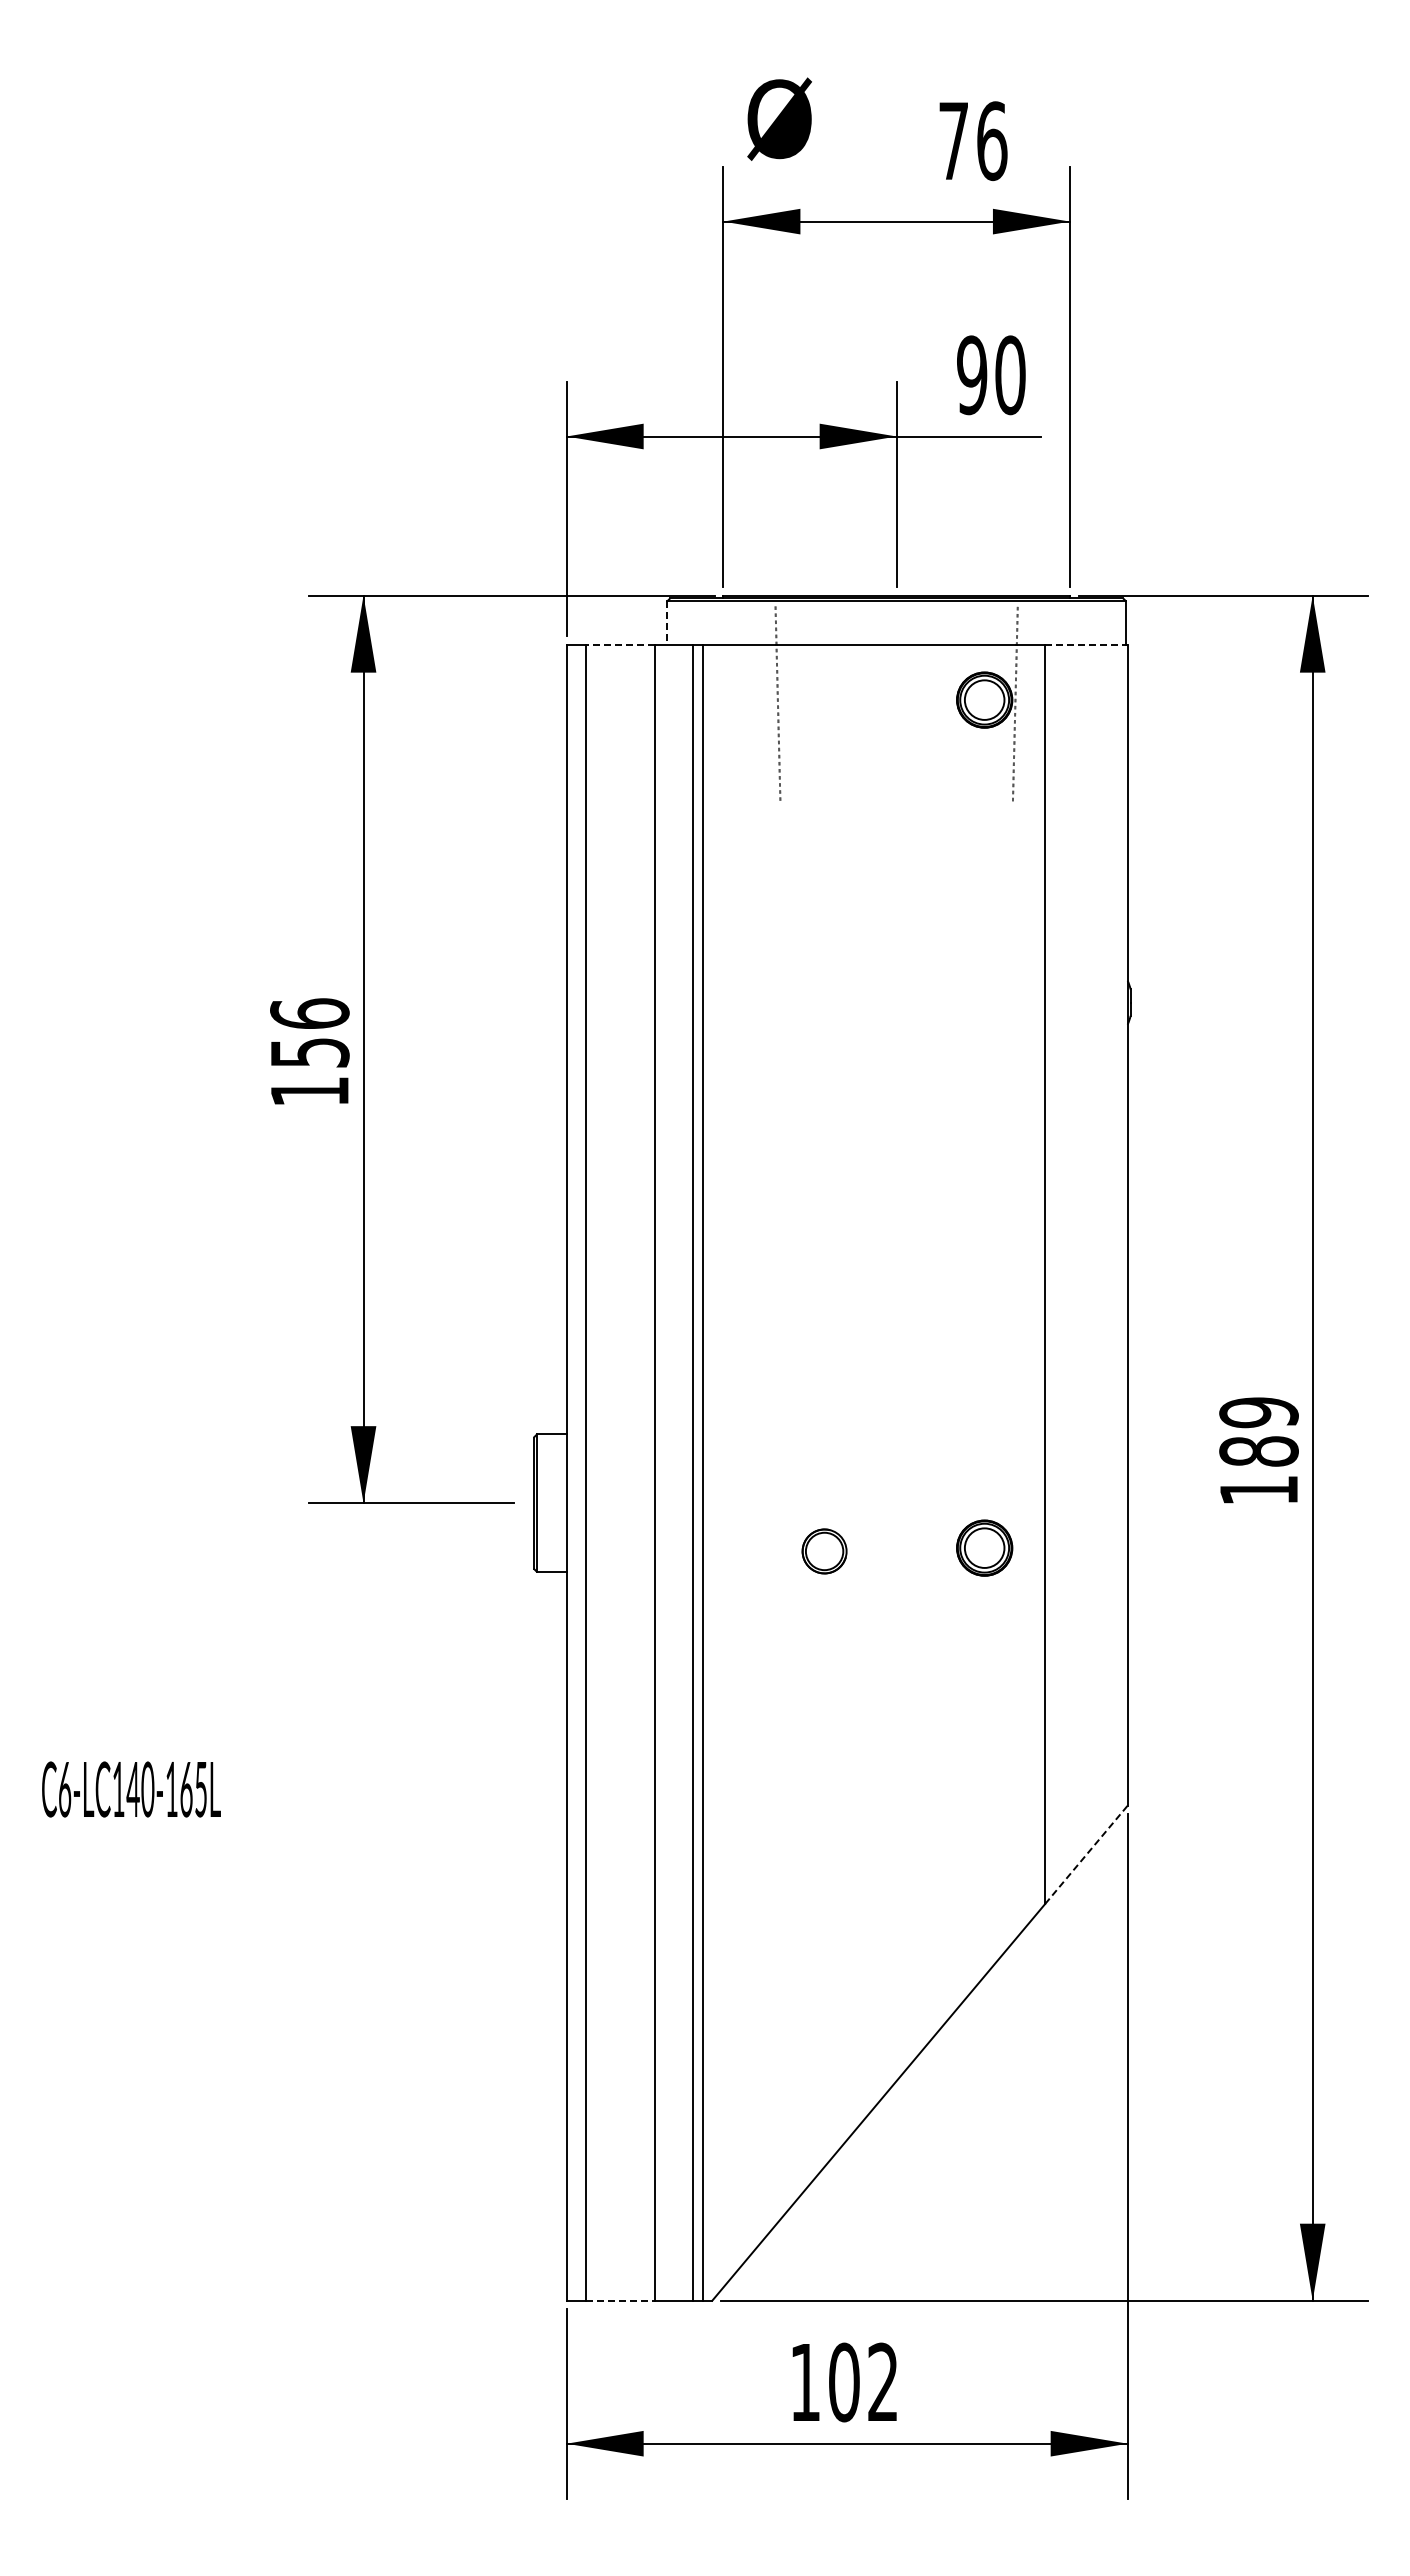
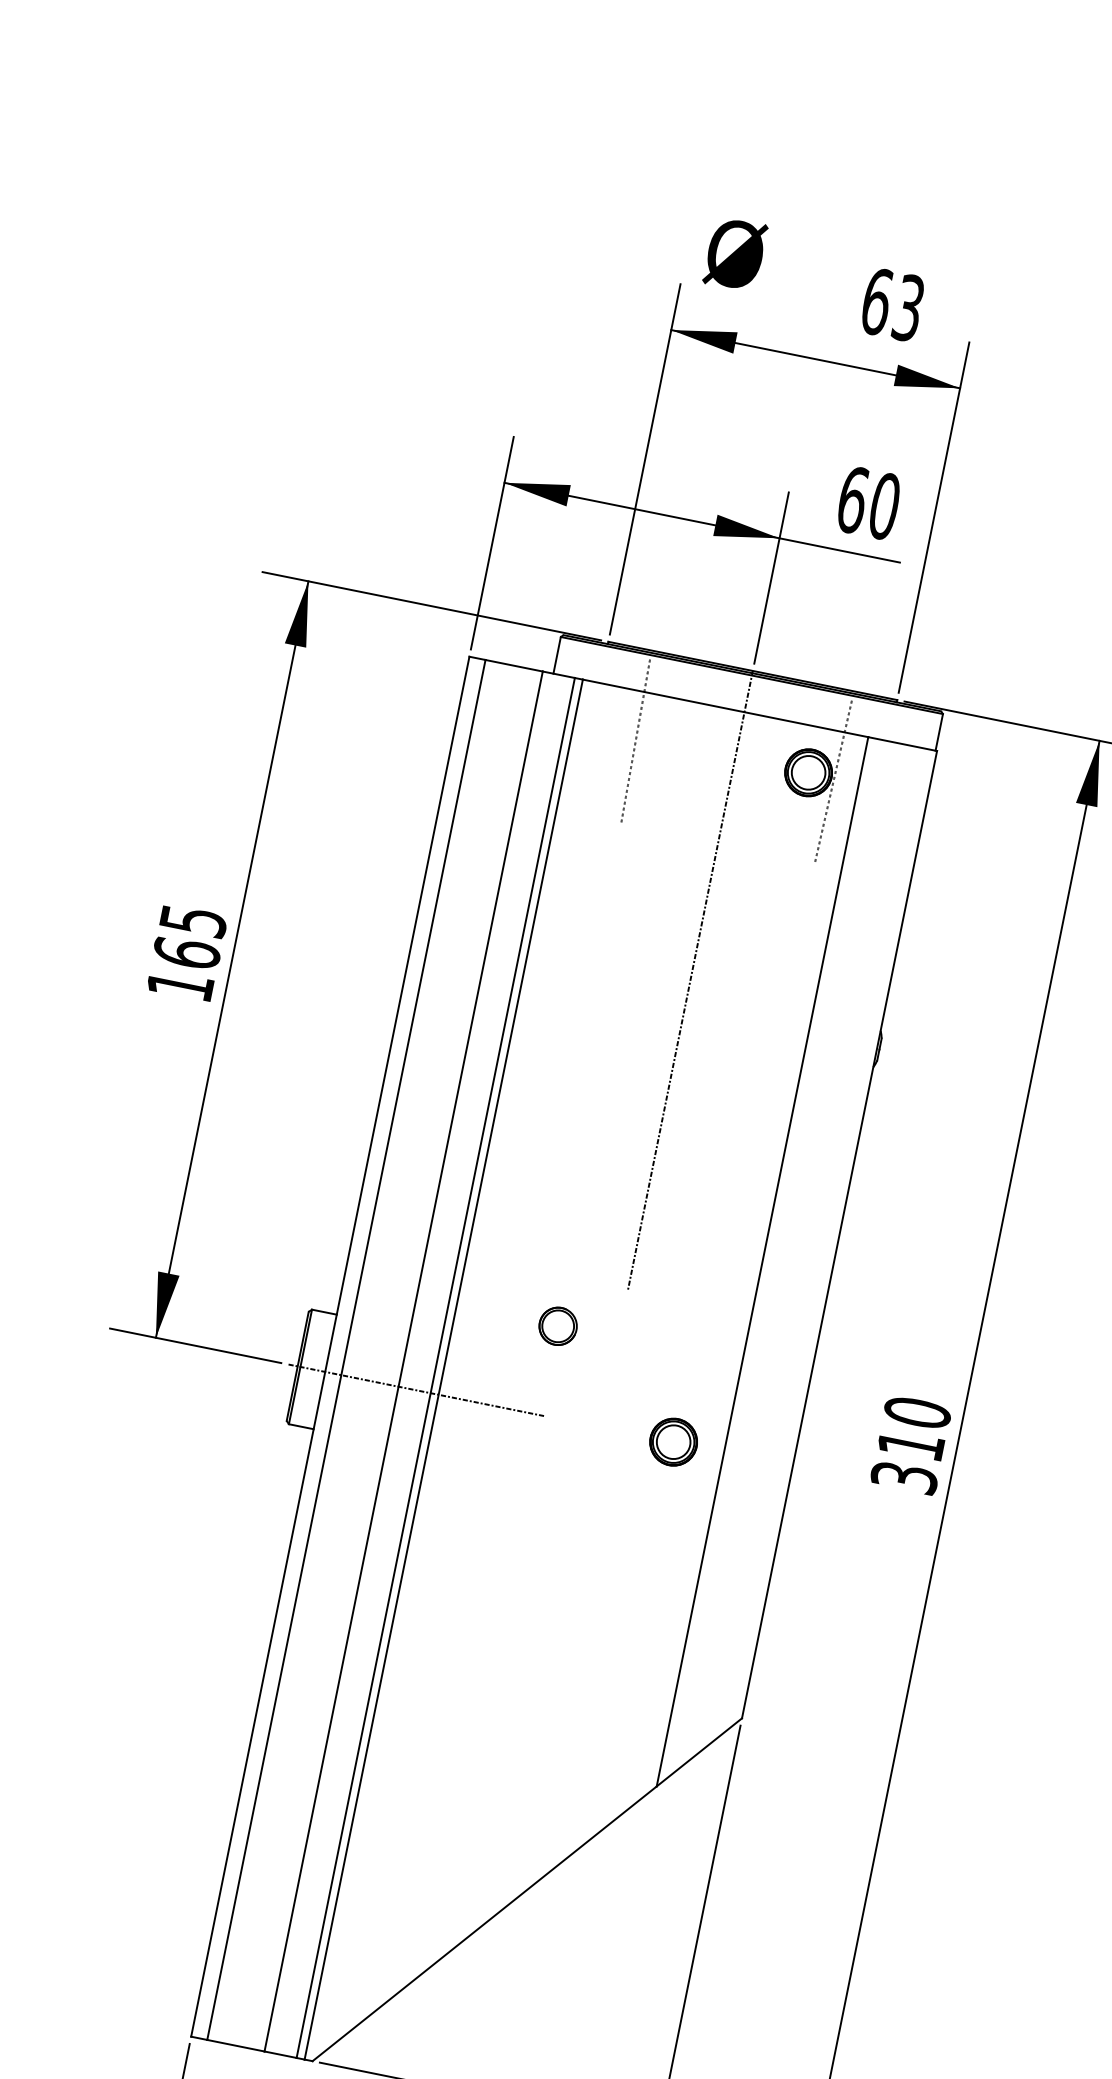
text: (973, 141) -> (893, 305), 76 -> 63
text: (972, 375) -> (853, 500), 90 -> 60
line: (667, 623) -> (557, 655), dashed -> solid
line: (619, 645) -> (513, 665), dashed -> solid
line: (1086, 645) -> (902, 744), dashed -> solid
line: (896, 966) -> (690, 980), added
text: (309, 1032) -> (189, 936), 156 -> 165
text: (1258, 1451) -> (910, 1445), 189 -> 310
line: (676, 1503) -> (416, 1390), added
part: (984, 1547) -> (673, 1441), moved
part: (824, 1551) -> (558, 1326), moved
line: (1086, 1854) -> (699, 1752), dashed -> solid
line: (620, 2300) -> (236, 2045), dashed -> solid

